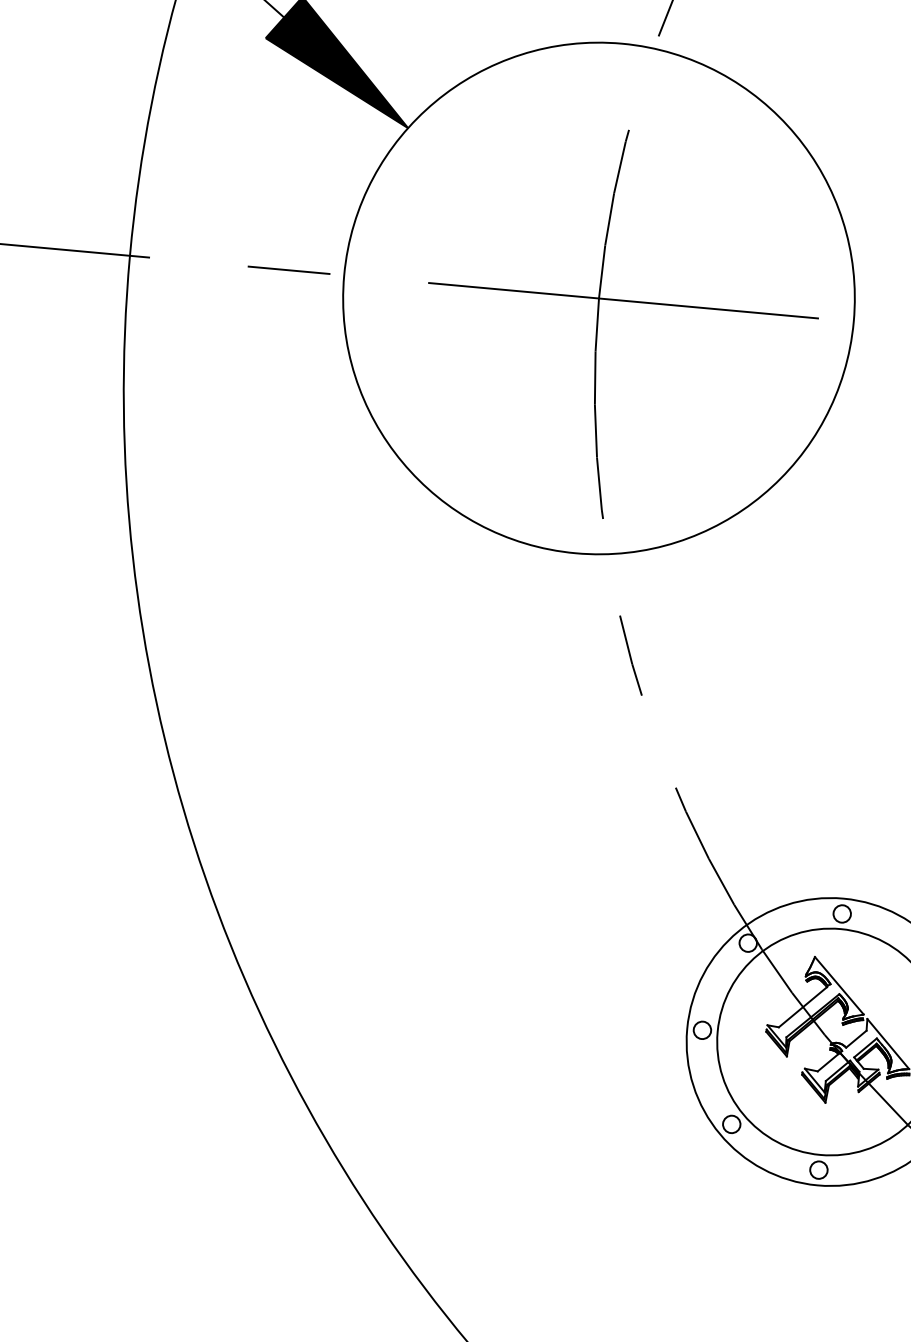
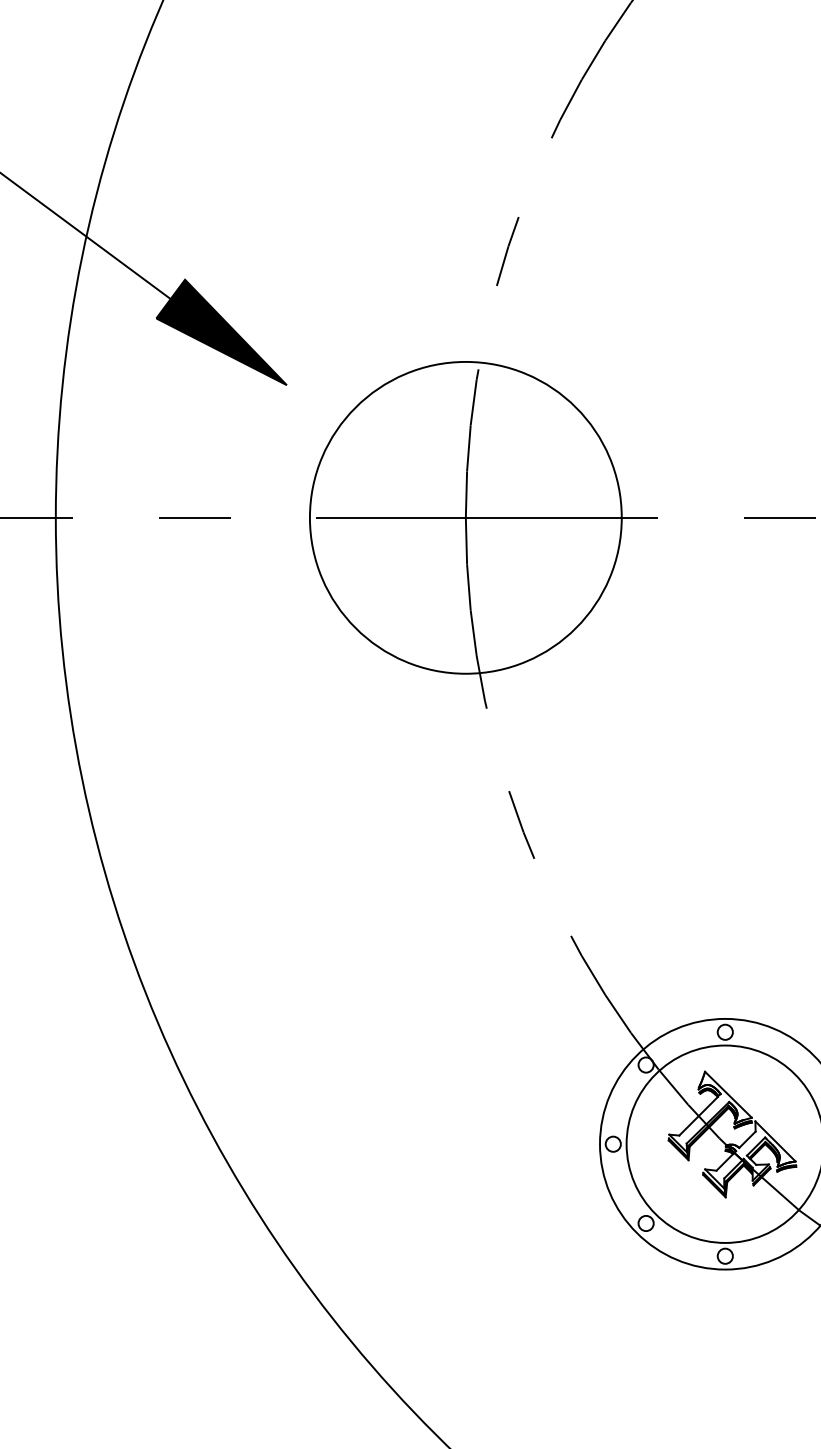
circle: (598, 298) -> (465, 517), size x0.7

